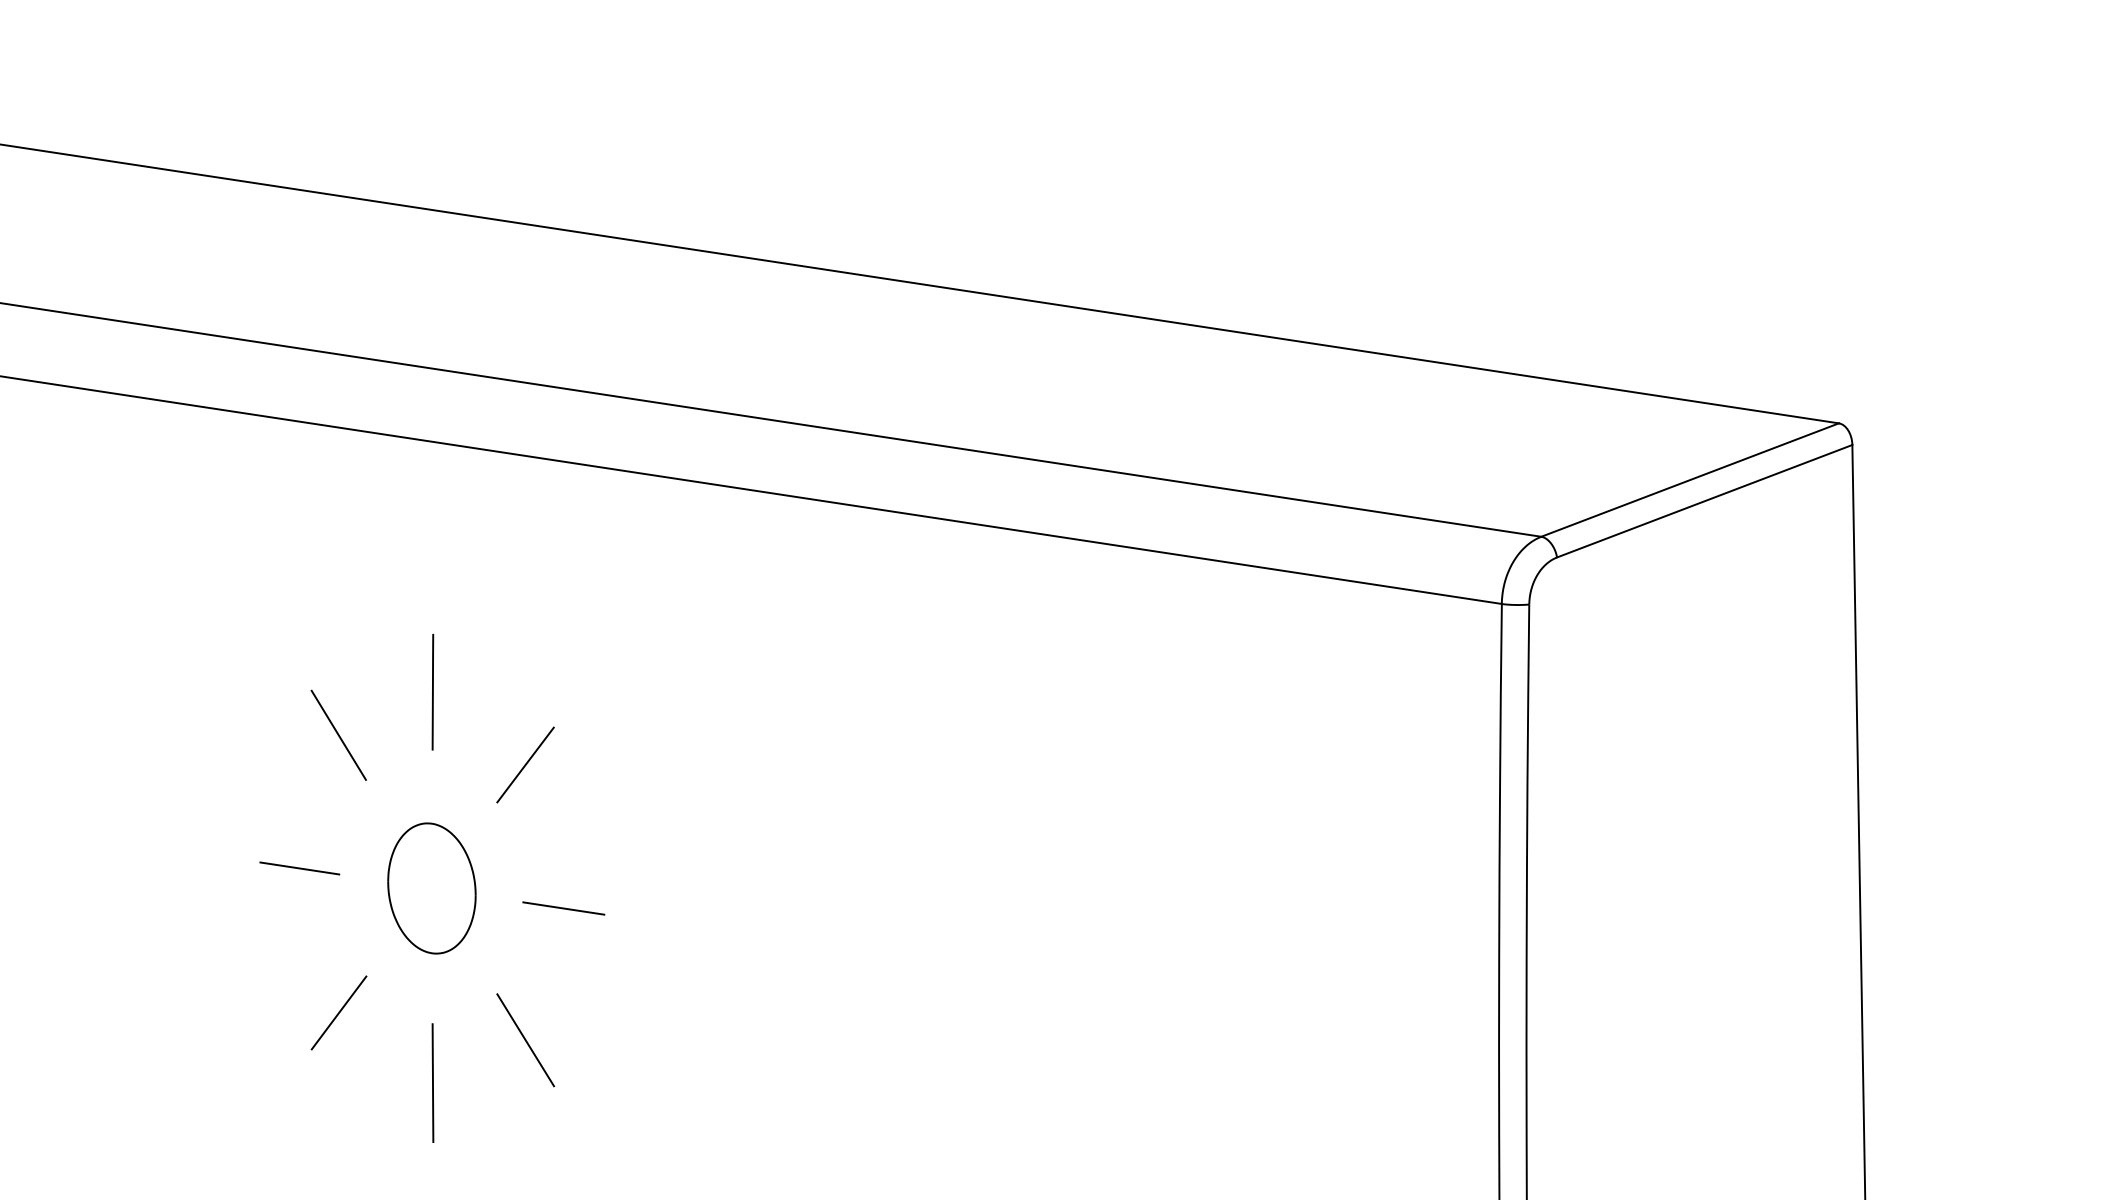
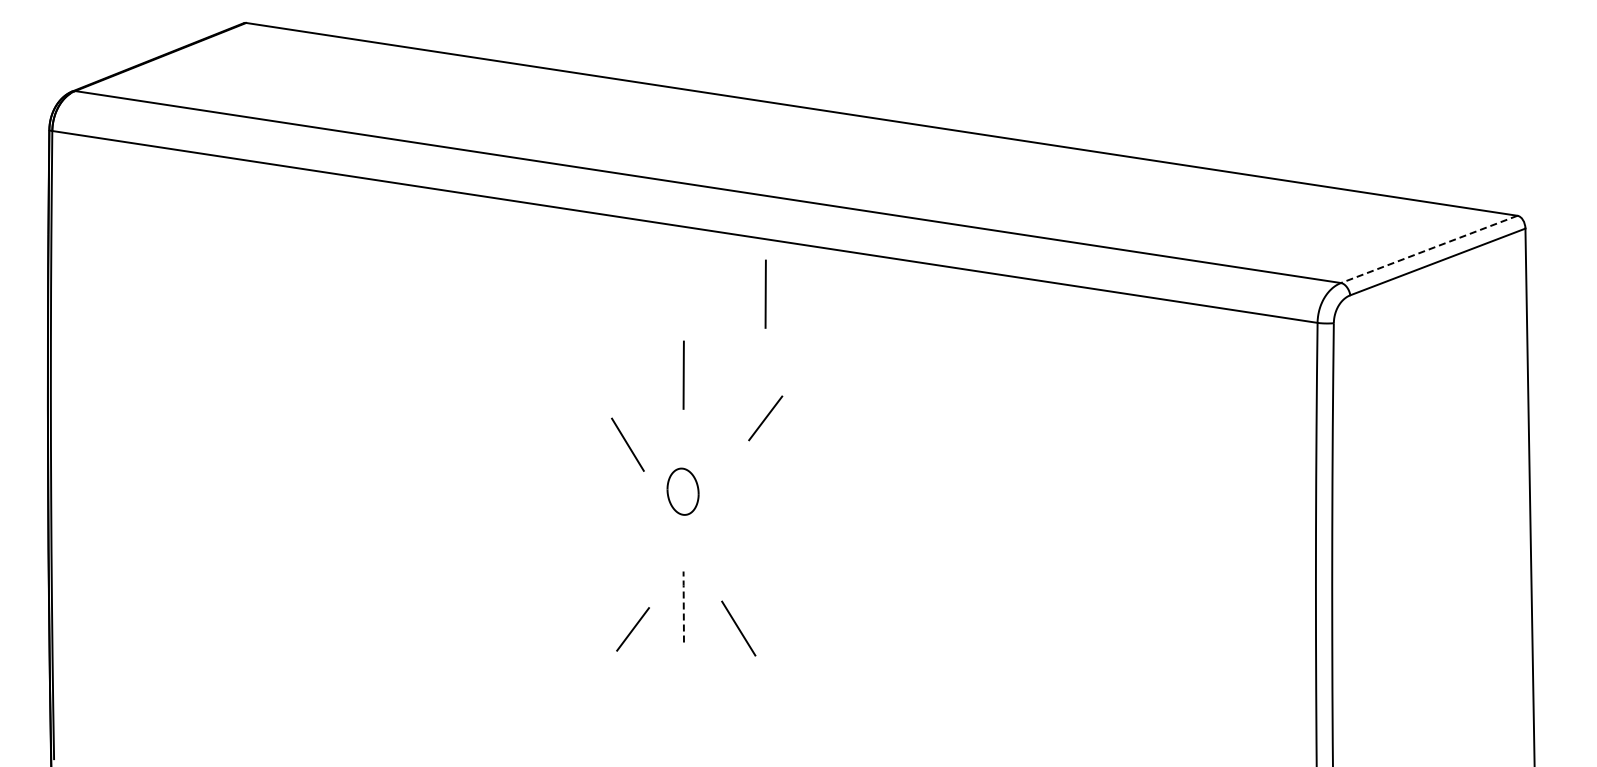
line: (1688, 480) -> (1428, 249), solid -> dashed
line: (570, 554) -> (765, 293), added
line: (338, 734) -> (627, 444), moved
line: (525, 765) -> (765, 418), moved
line: (299, 868) -> (604, 479), removed
part: (430, 888) -> (682, 491), size x0.6
line: (564, 908) -> (761, 503), removed
line: (338, 1013) -> (632, 629), moved
line: (525, 1040) -> (738, 628), moved
line: (432, 1080) -> (683, 605), solid -> dashed

